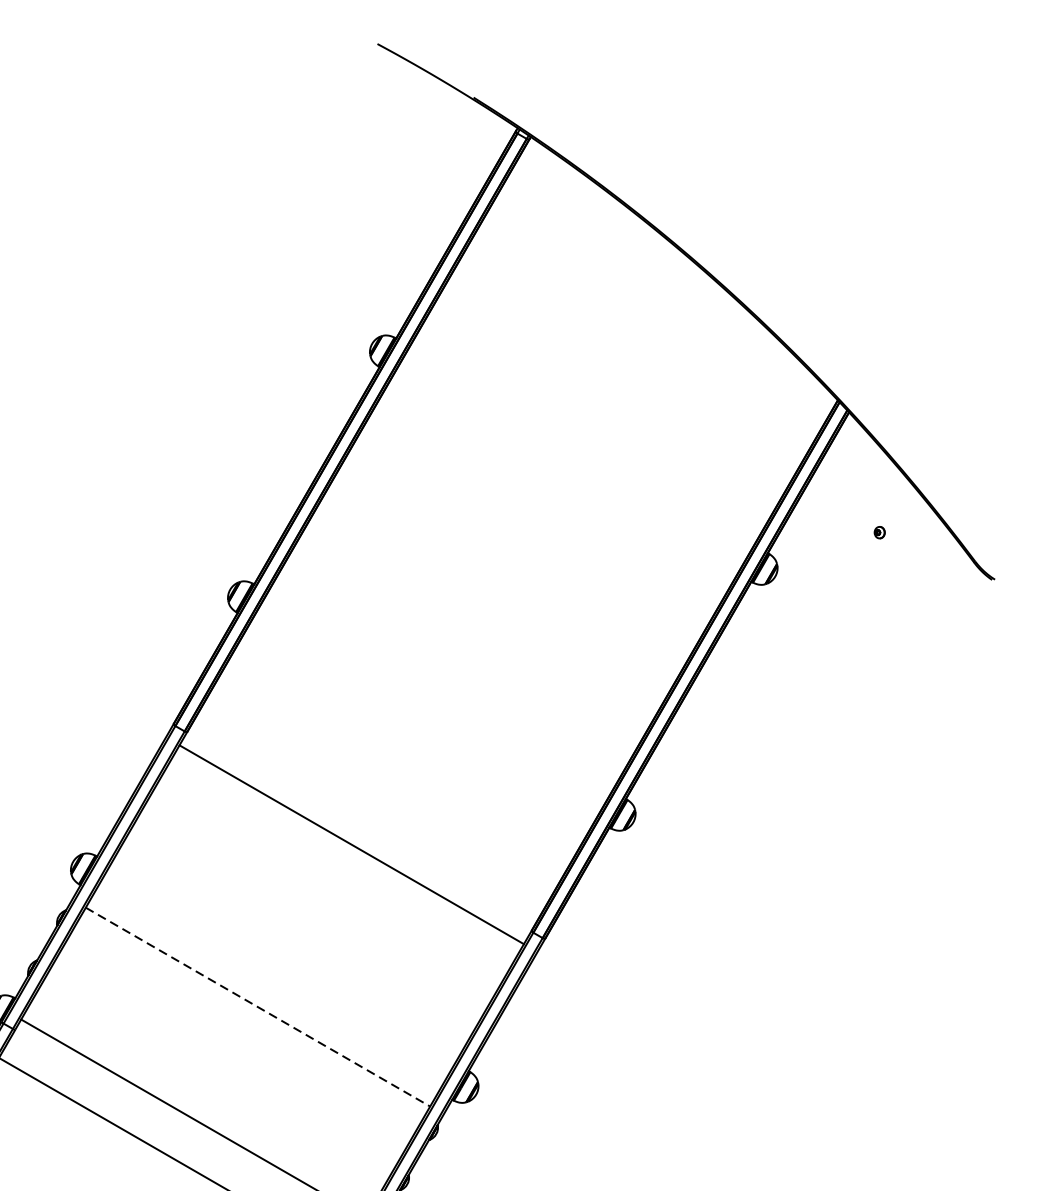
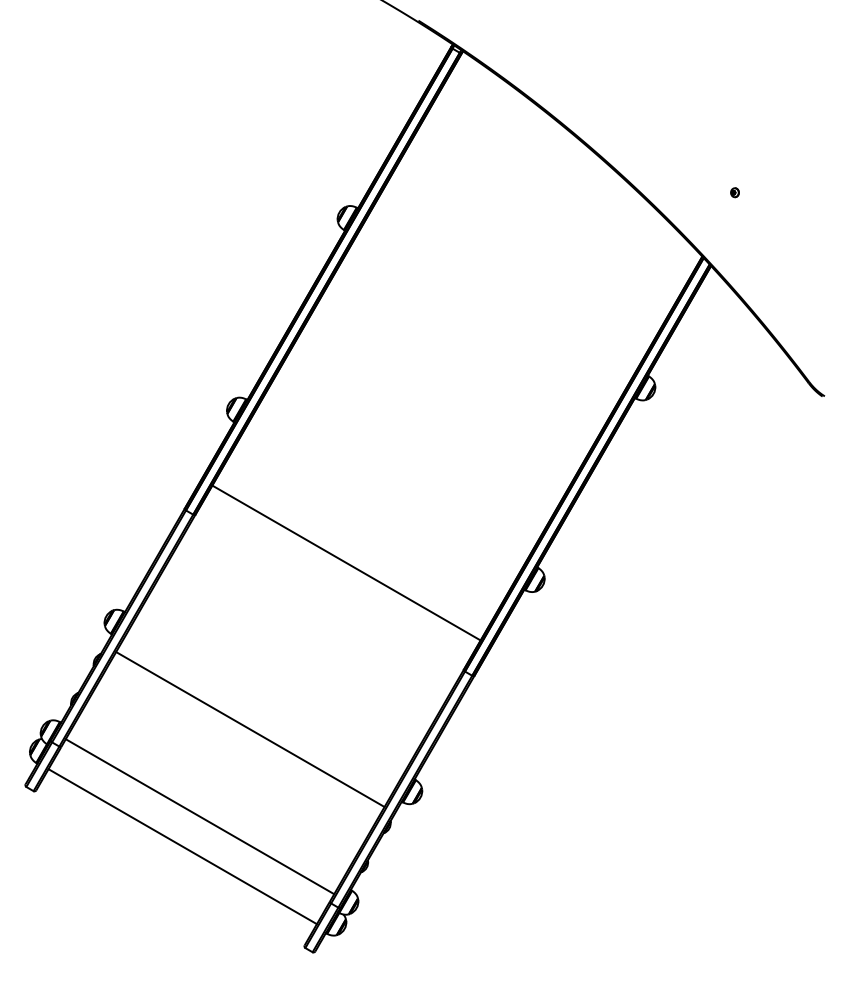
part: (879, 532) -> (734, 192), moved
line: (351, 844) -> (346, 562), moved
line: (258, 1007) -> (250, 729), dashed -> solid

